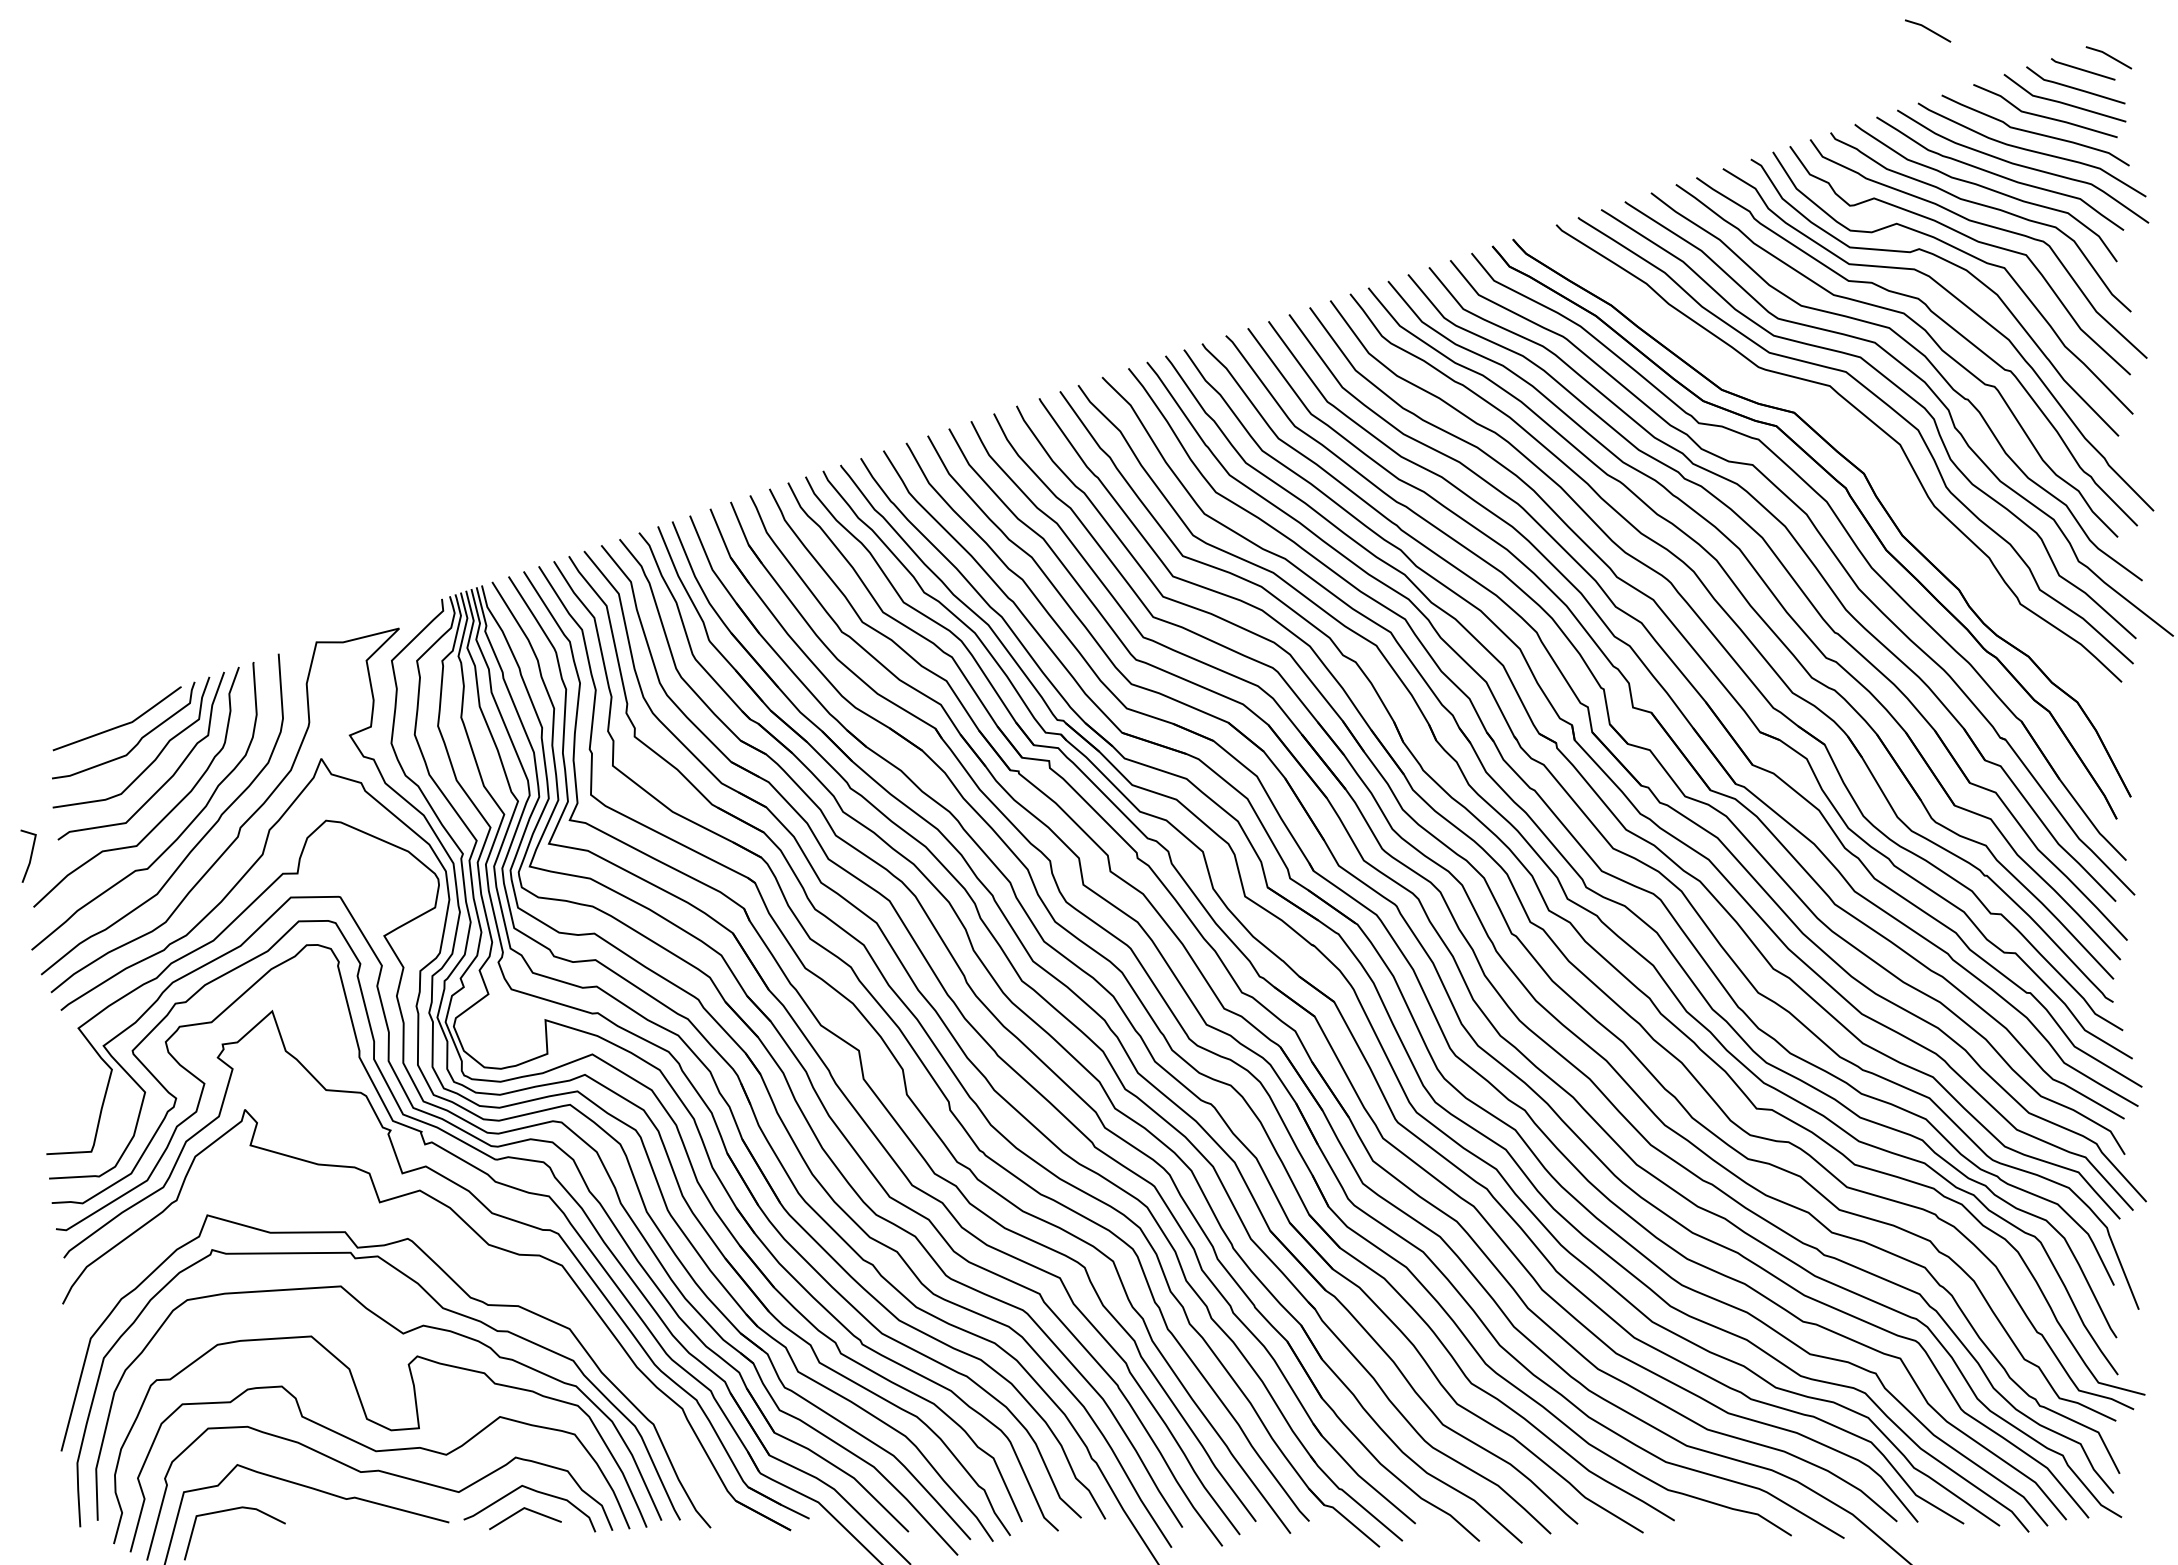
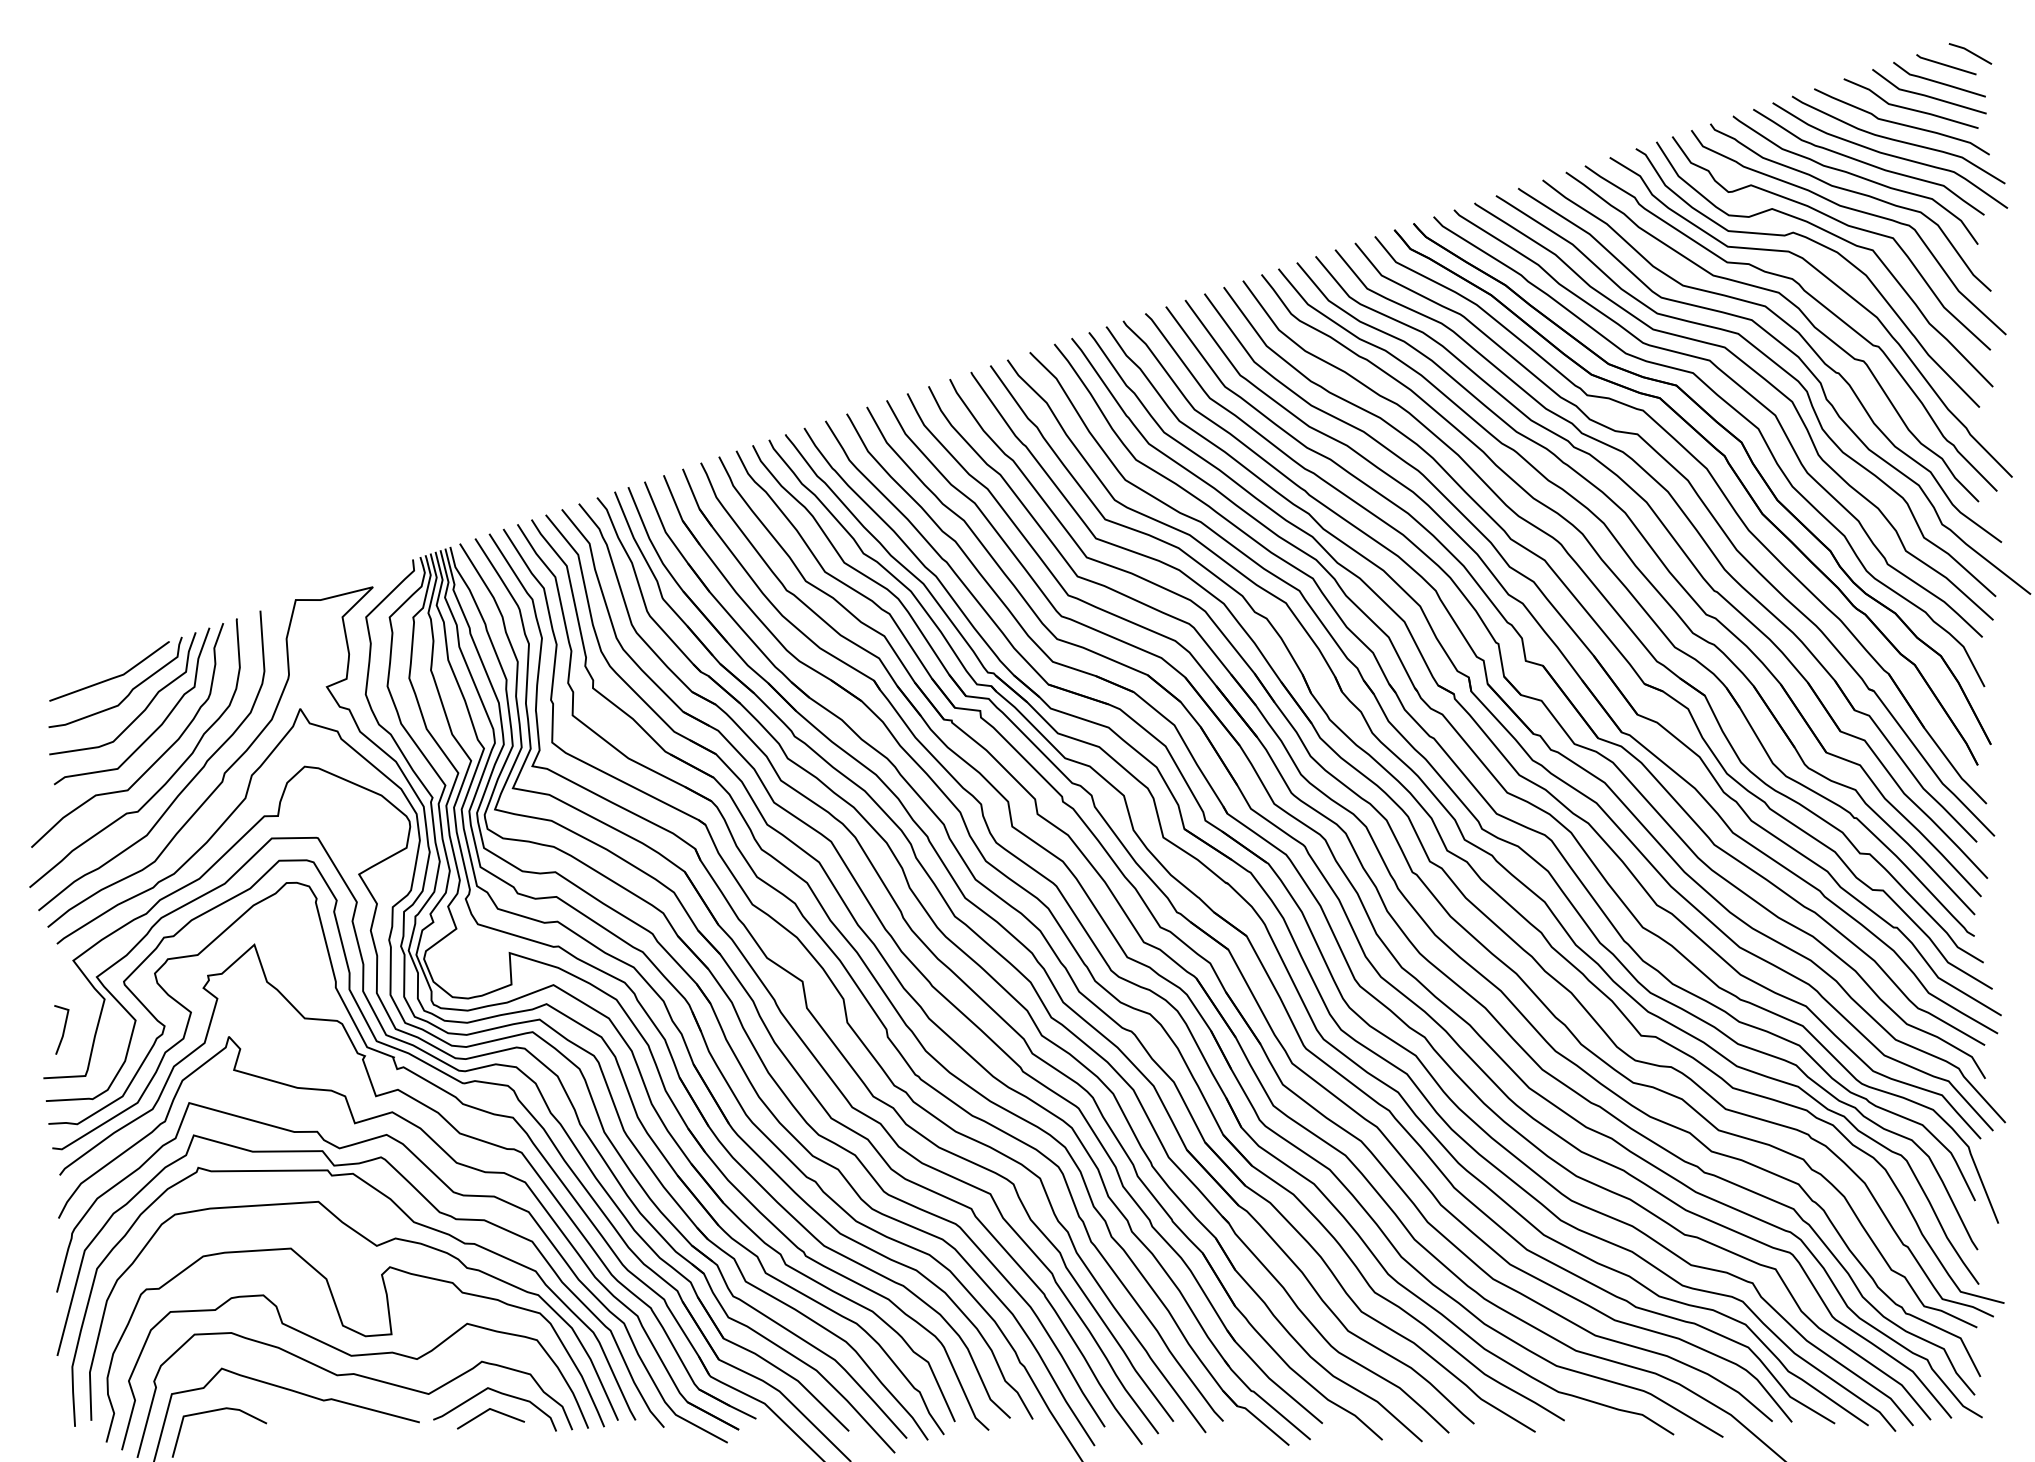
line: (1928, 30) -> (1801, 28), removed
curve: (1863, 445) -> (1741, 416), added
line: (30, 855) -> (63, 1029), moved
curve: (485, 1277) -> (453, 1193), added

